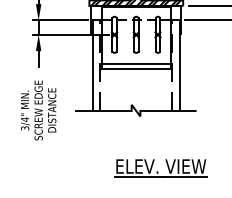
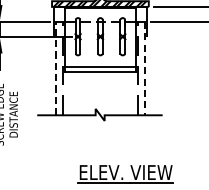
line: (92, 65) -> (55, 68), solid -> dashed
line: (179, 66) -> (144, 69), solid -> dashed

